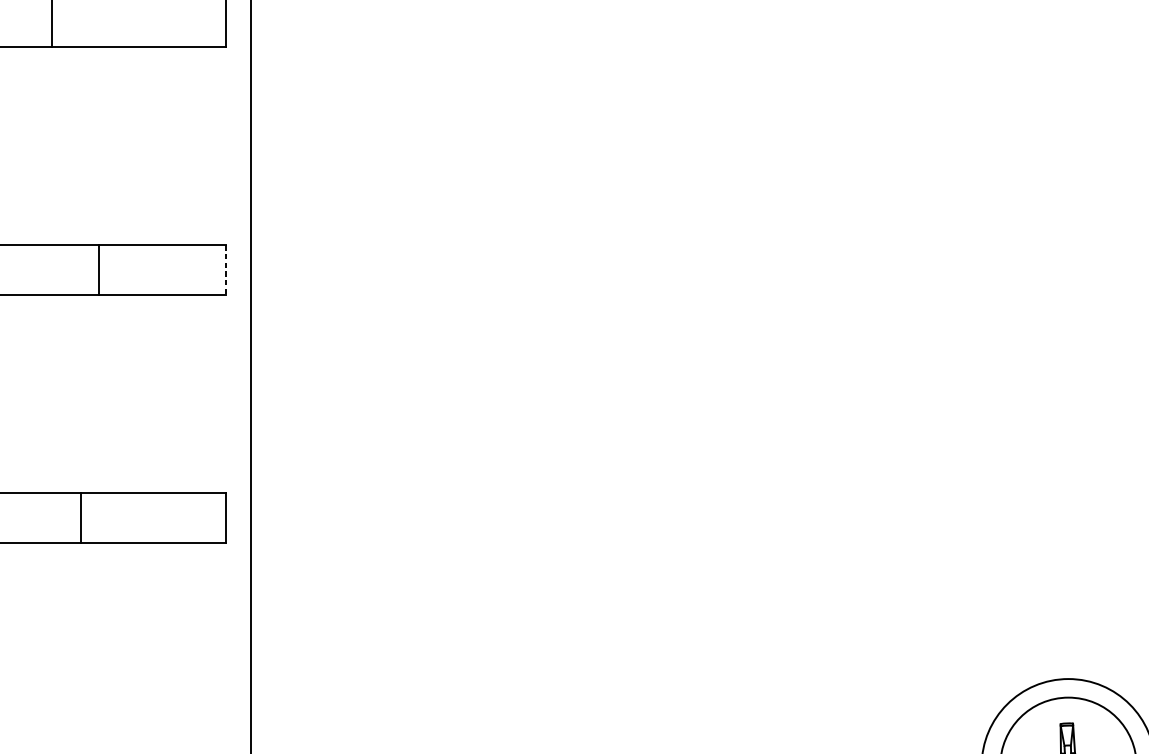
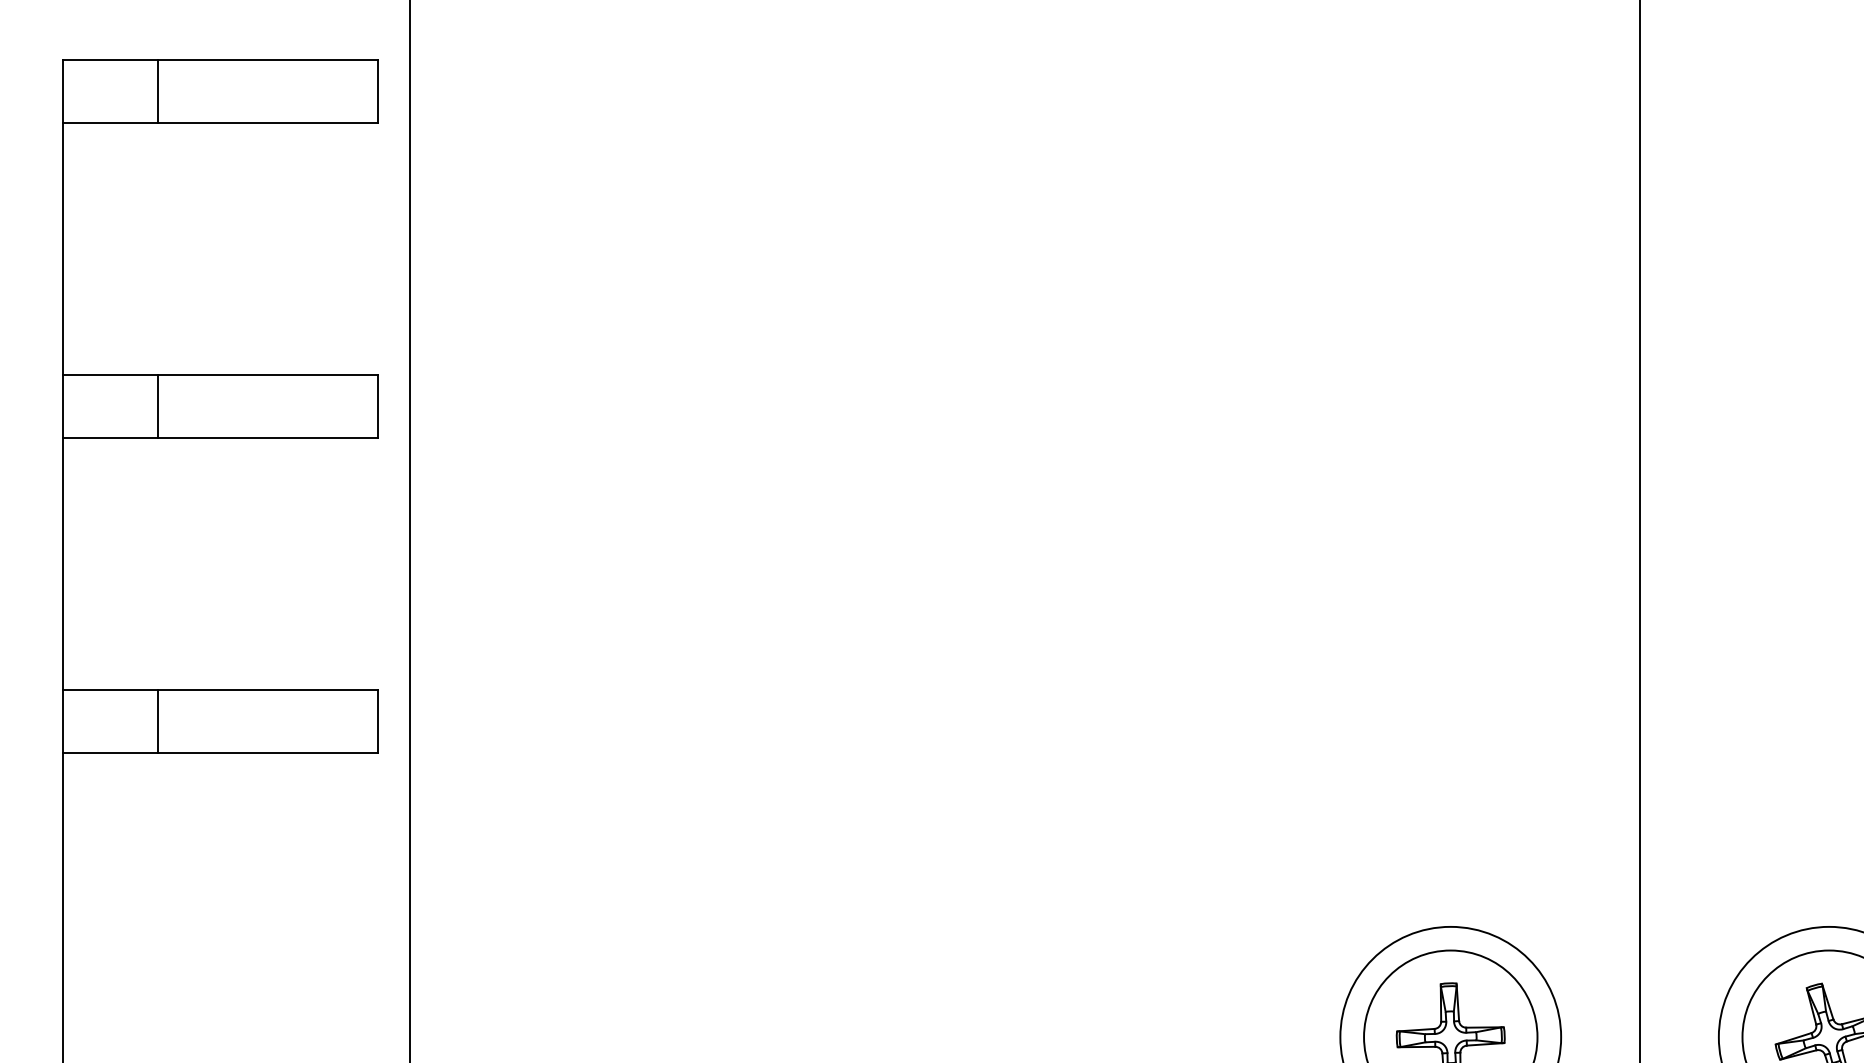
line: (99, 270) -> (157, 406), moved
line: (225, 270) -> (378, 406), dashed -> solid
line: (80, 517) -> (157, 721), moved

